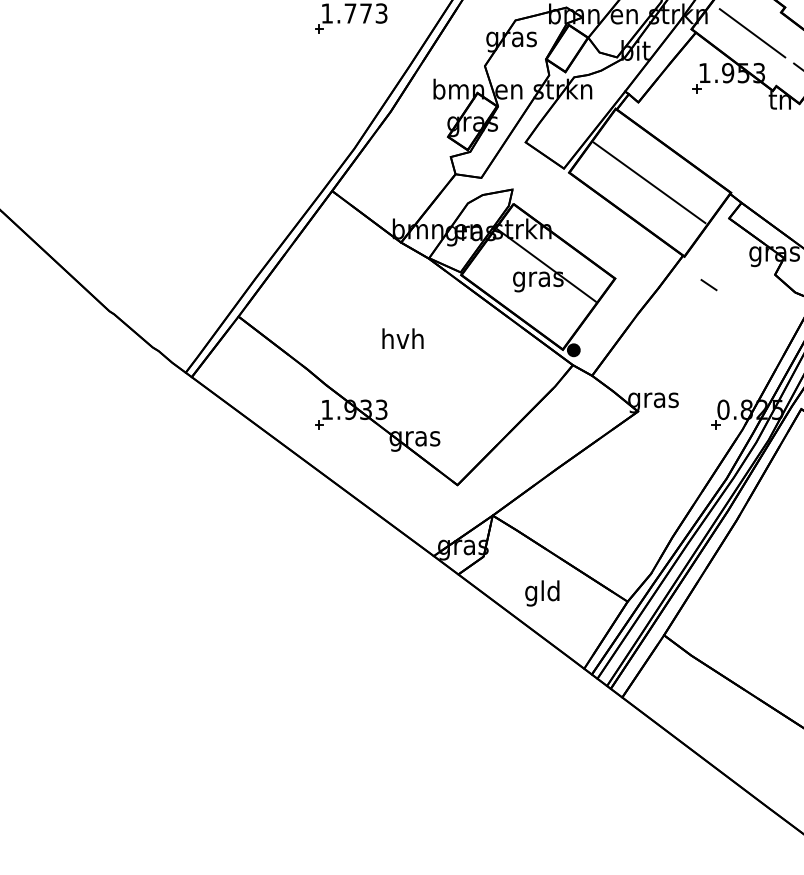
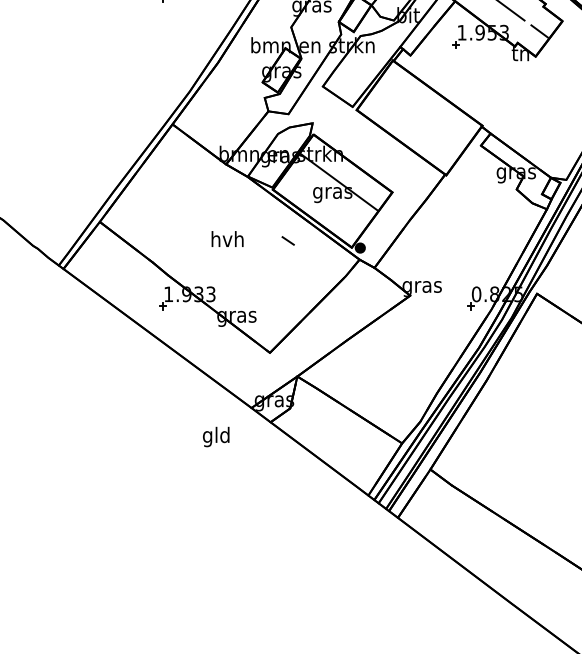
line: (649, 182) -> (419, 117), removed
line: (708, 285) -> (287, 241), moved
text: (542, 593) -> (216, 437), moved

